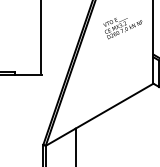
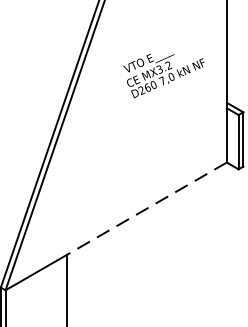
text: (122, 28) -> (163, 75), moved
line: (114, 106) -> (146, 209), solid -> dashed

